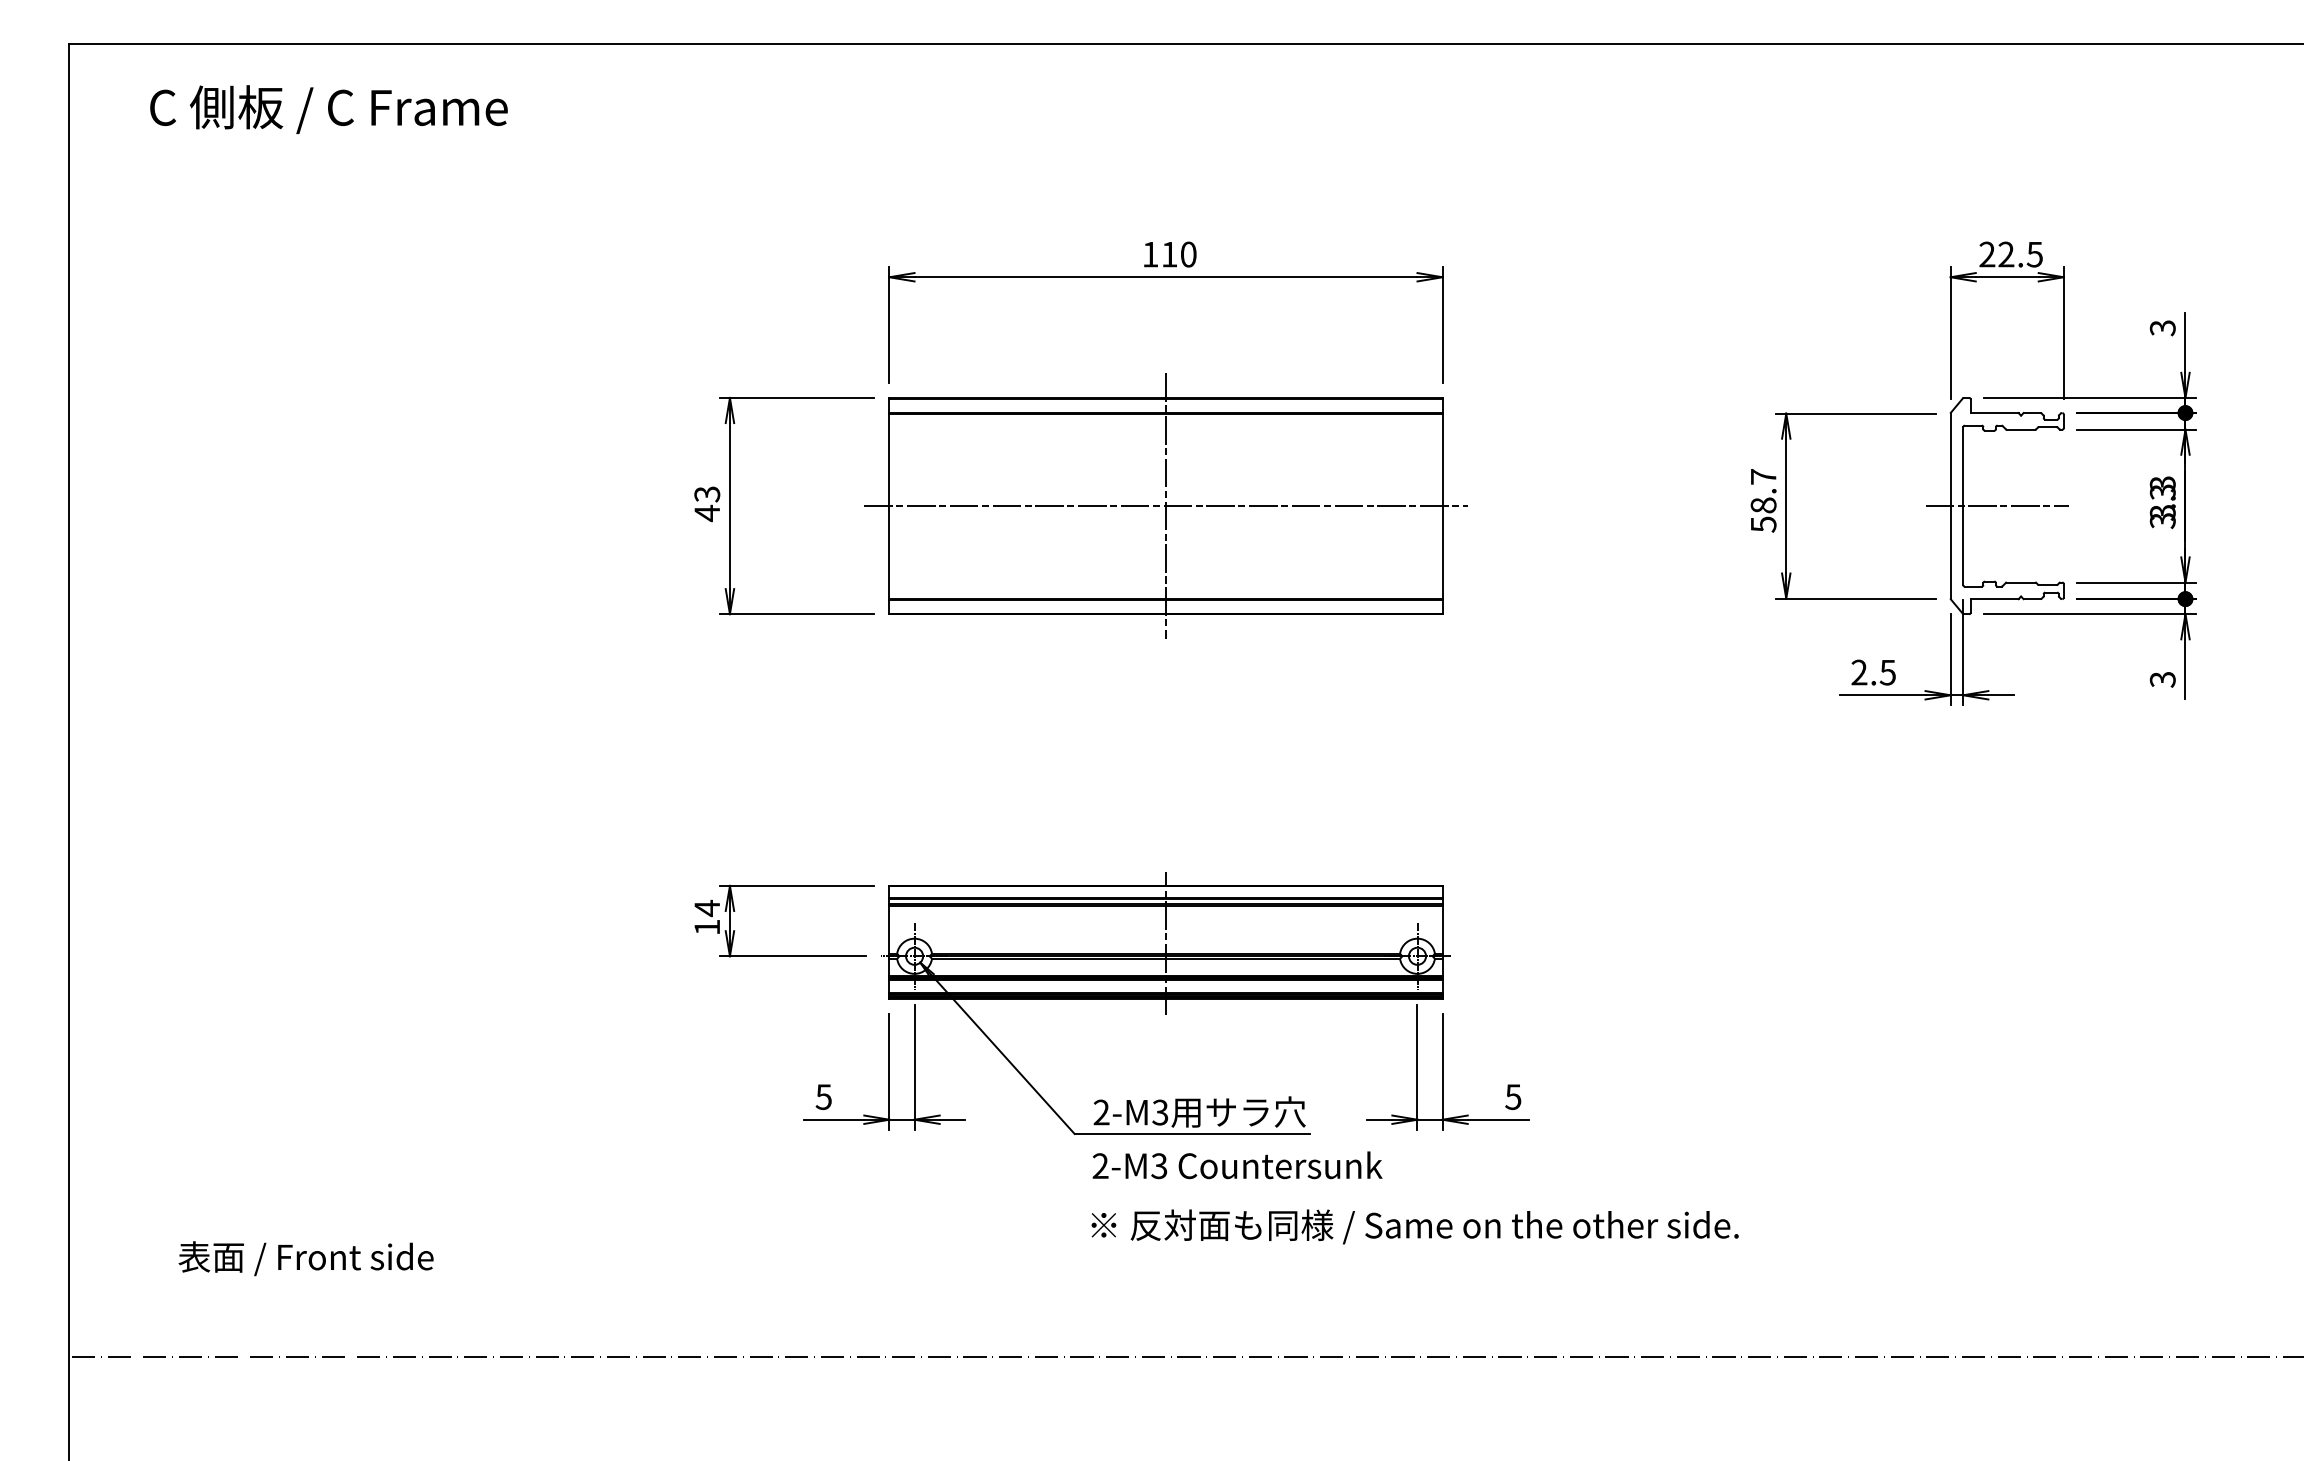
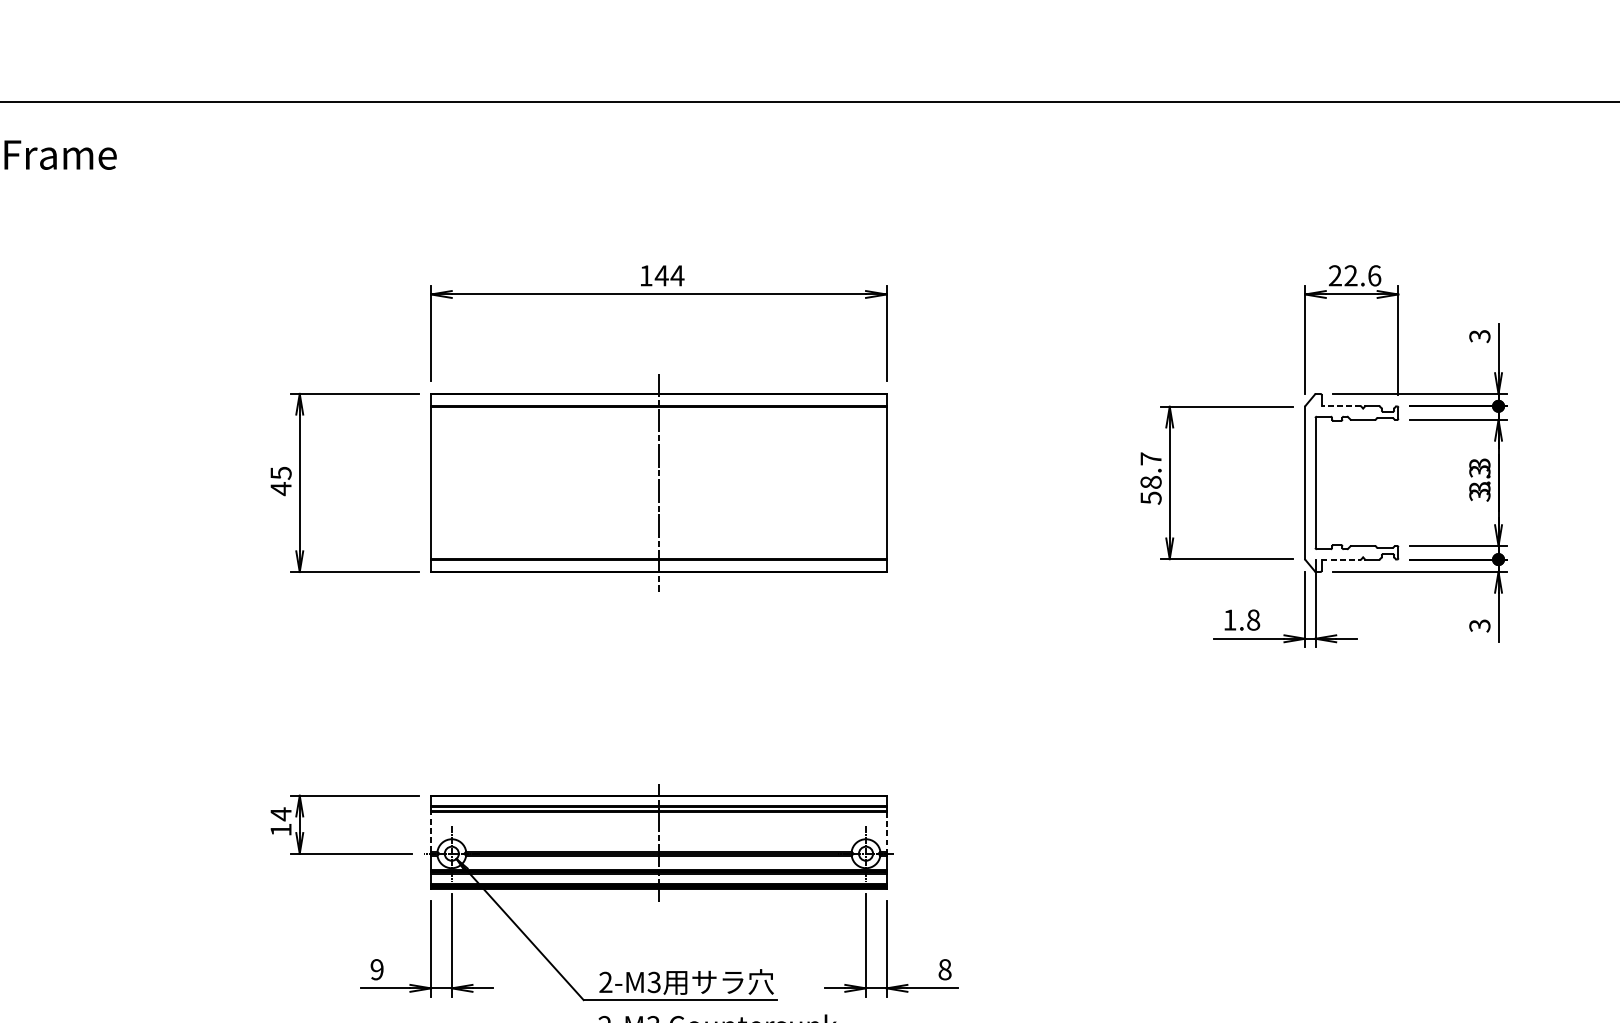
text: (1179, 254) -> (670, 275), 110 -> 144
text: (2034, 254) -> (1374, 275), 22.5 -> 22.6
line: (1994, 413) -> (1341, 406), solid -> dashed
text: (706, 494) -> (280, 473), 43 -> 45
line: (1165, 506) -> (658, 483), removed
line: (1996, 506) -> (1342, 483), removed
line: (1994, 599) -> (1341, 559), solid -> dashed
text: (1873, 672) -> (1241, 620), 2.5 -> 1.8
line: (889, 929) -> (431, 831), solid -> dashed
line: (1442, 929) -> (886, 831), solid -> dashed
text: (823, 1096) -> (376, 969), 5 -> 9
text: (1513, 1096) -> (945, 969), 5 -> 8

